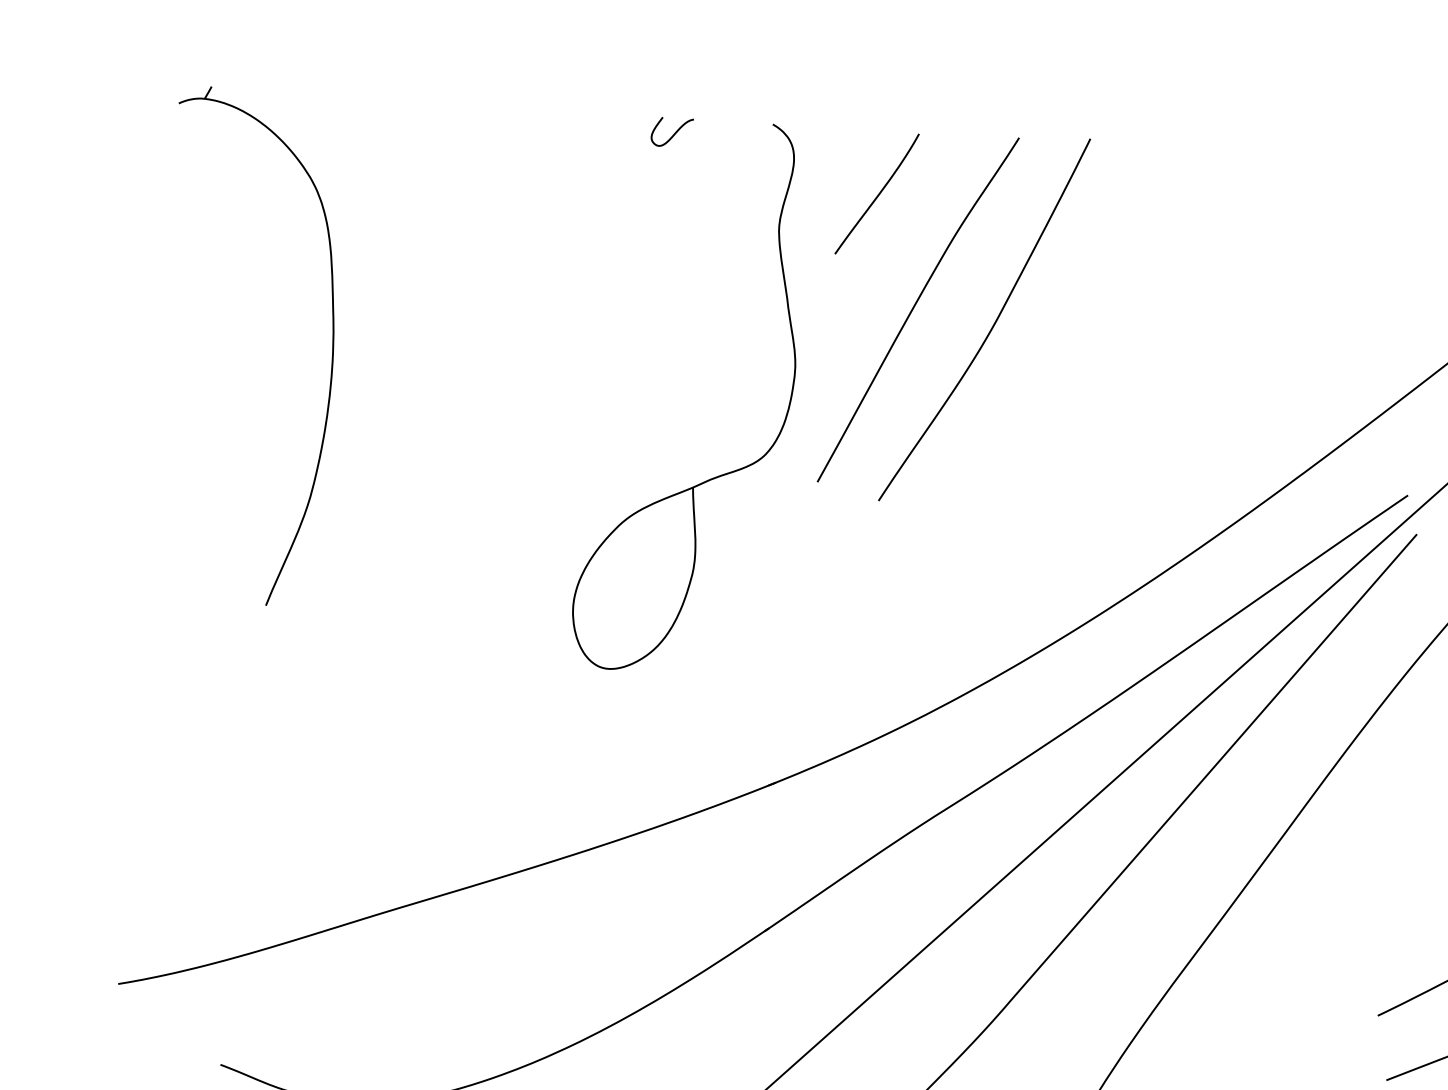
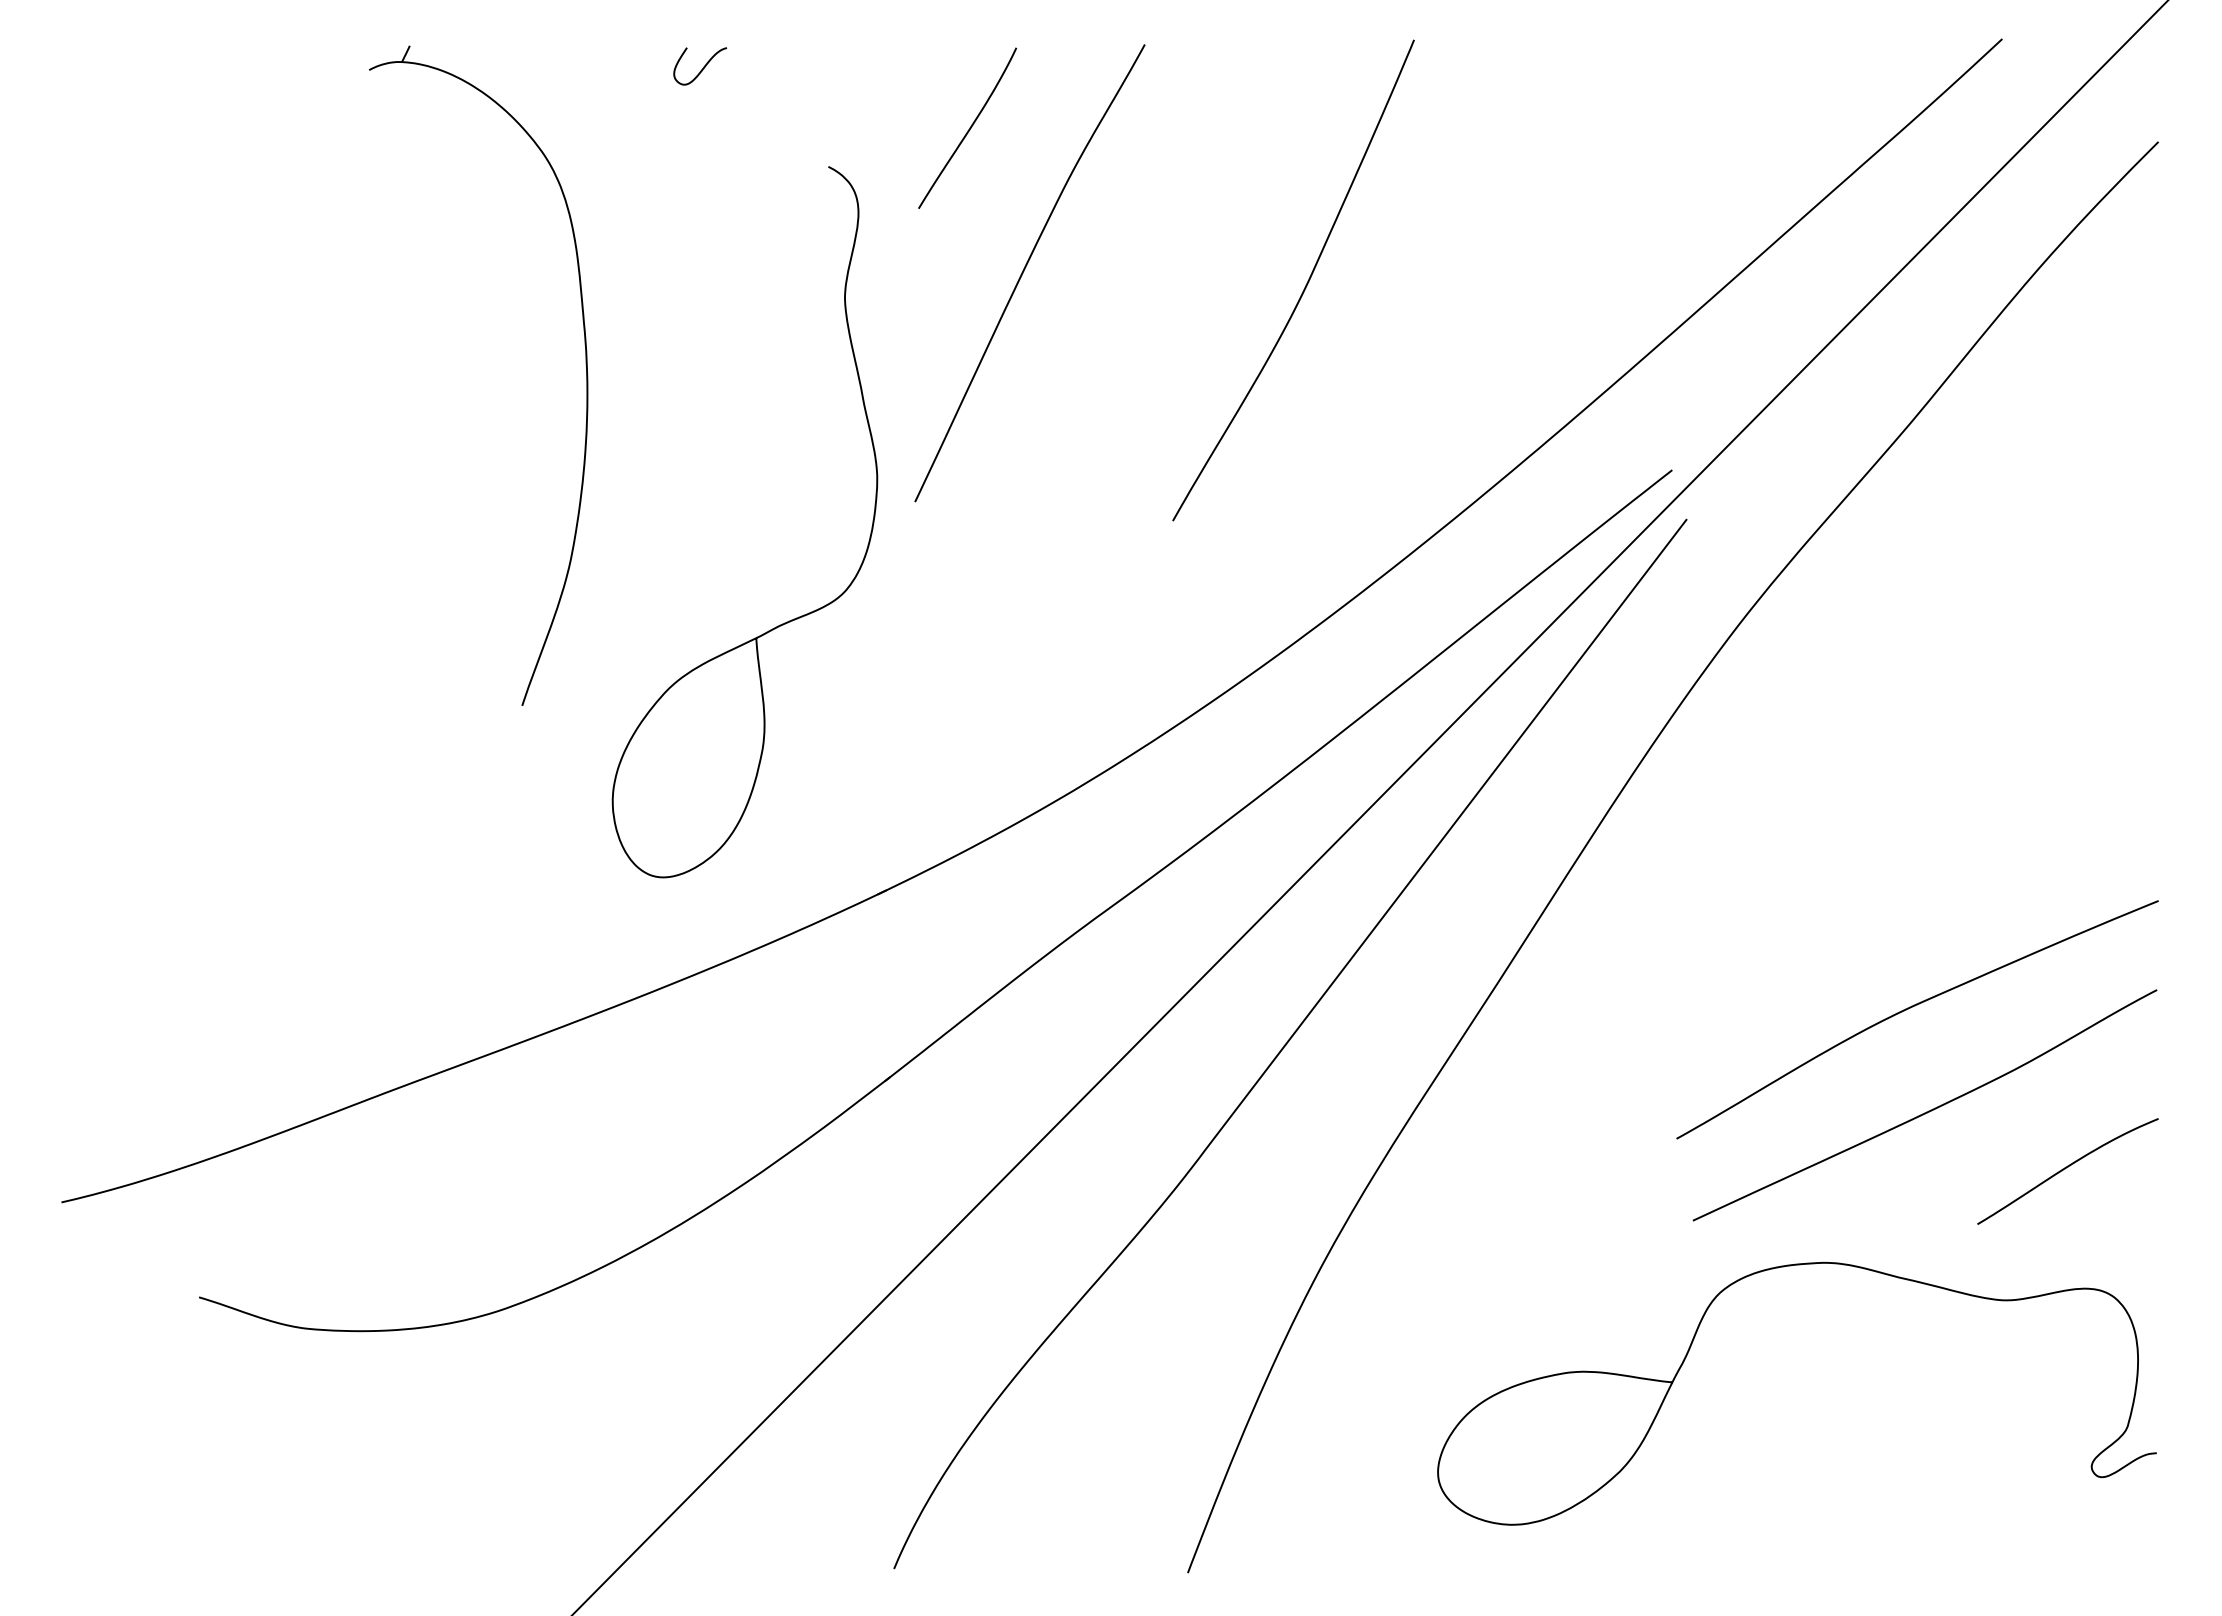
curve: (993, 324) -> (1305, 285), moved
part: (332, 344) -> (585, 365), moved
curve: (717, 476) -> (786, 621), moved

